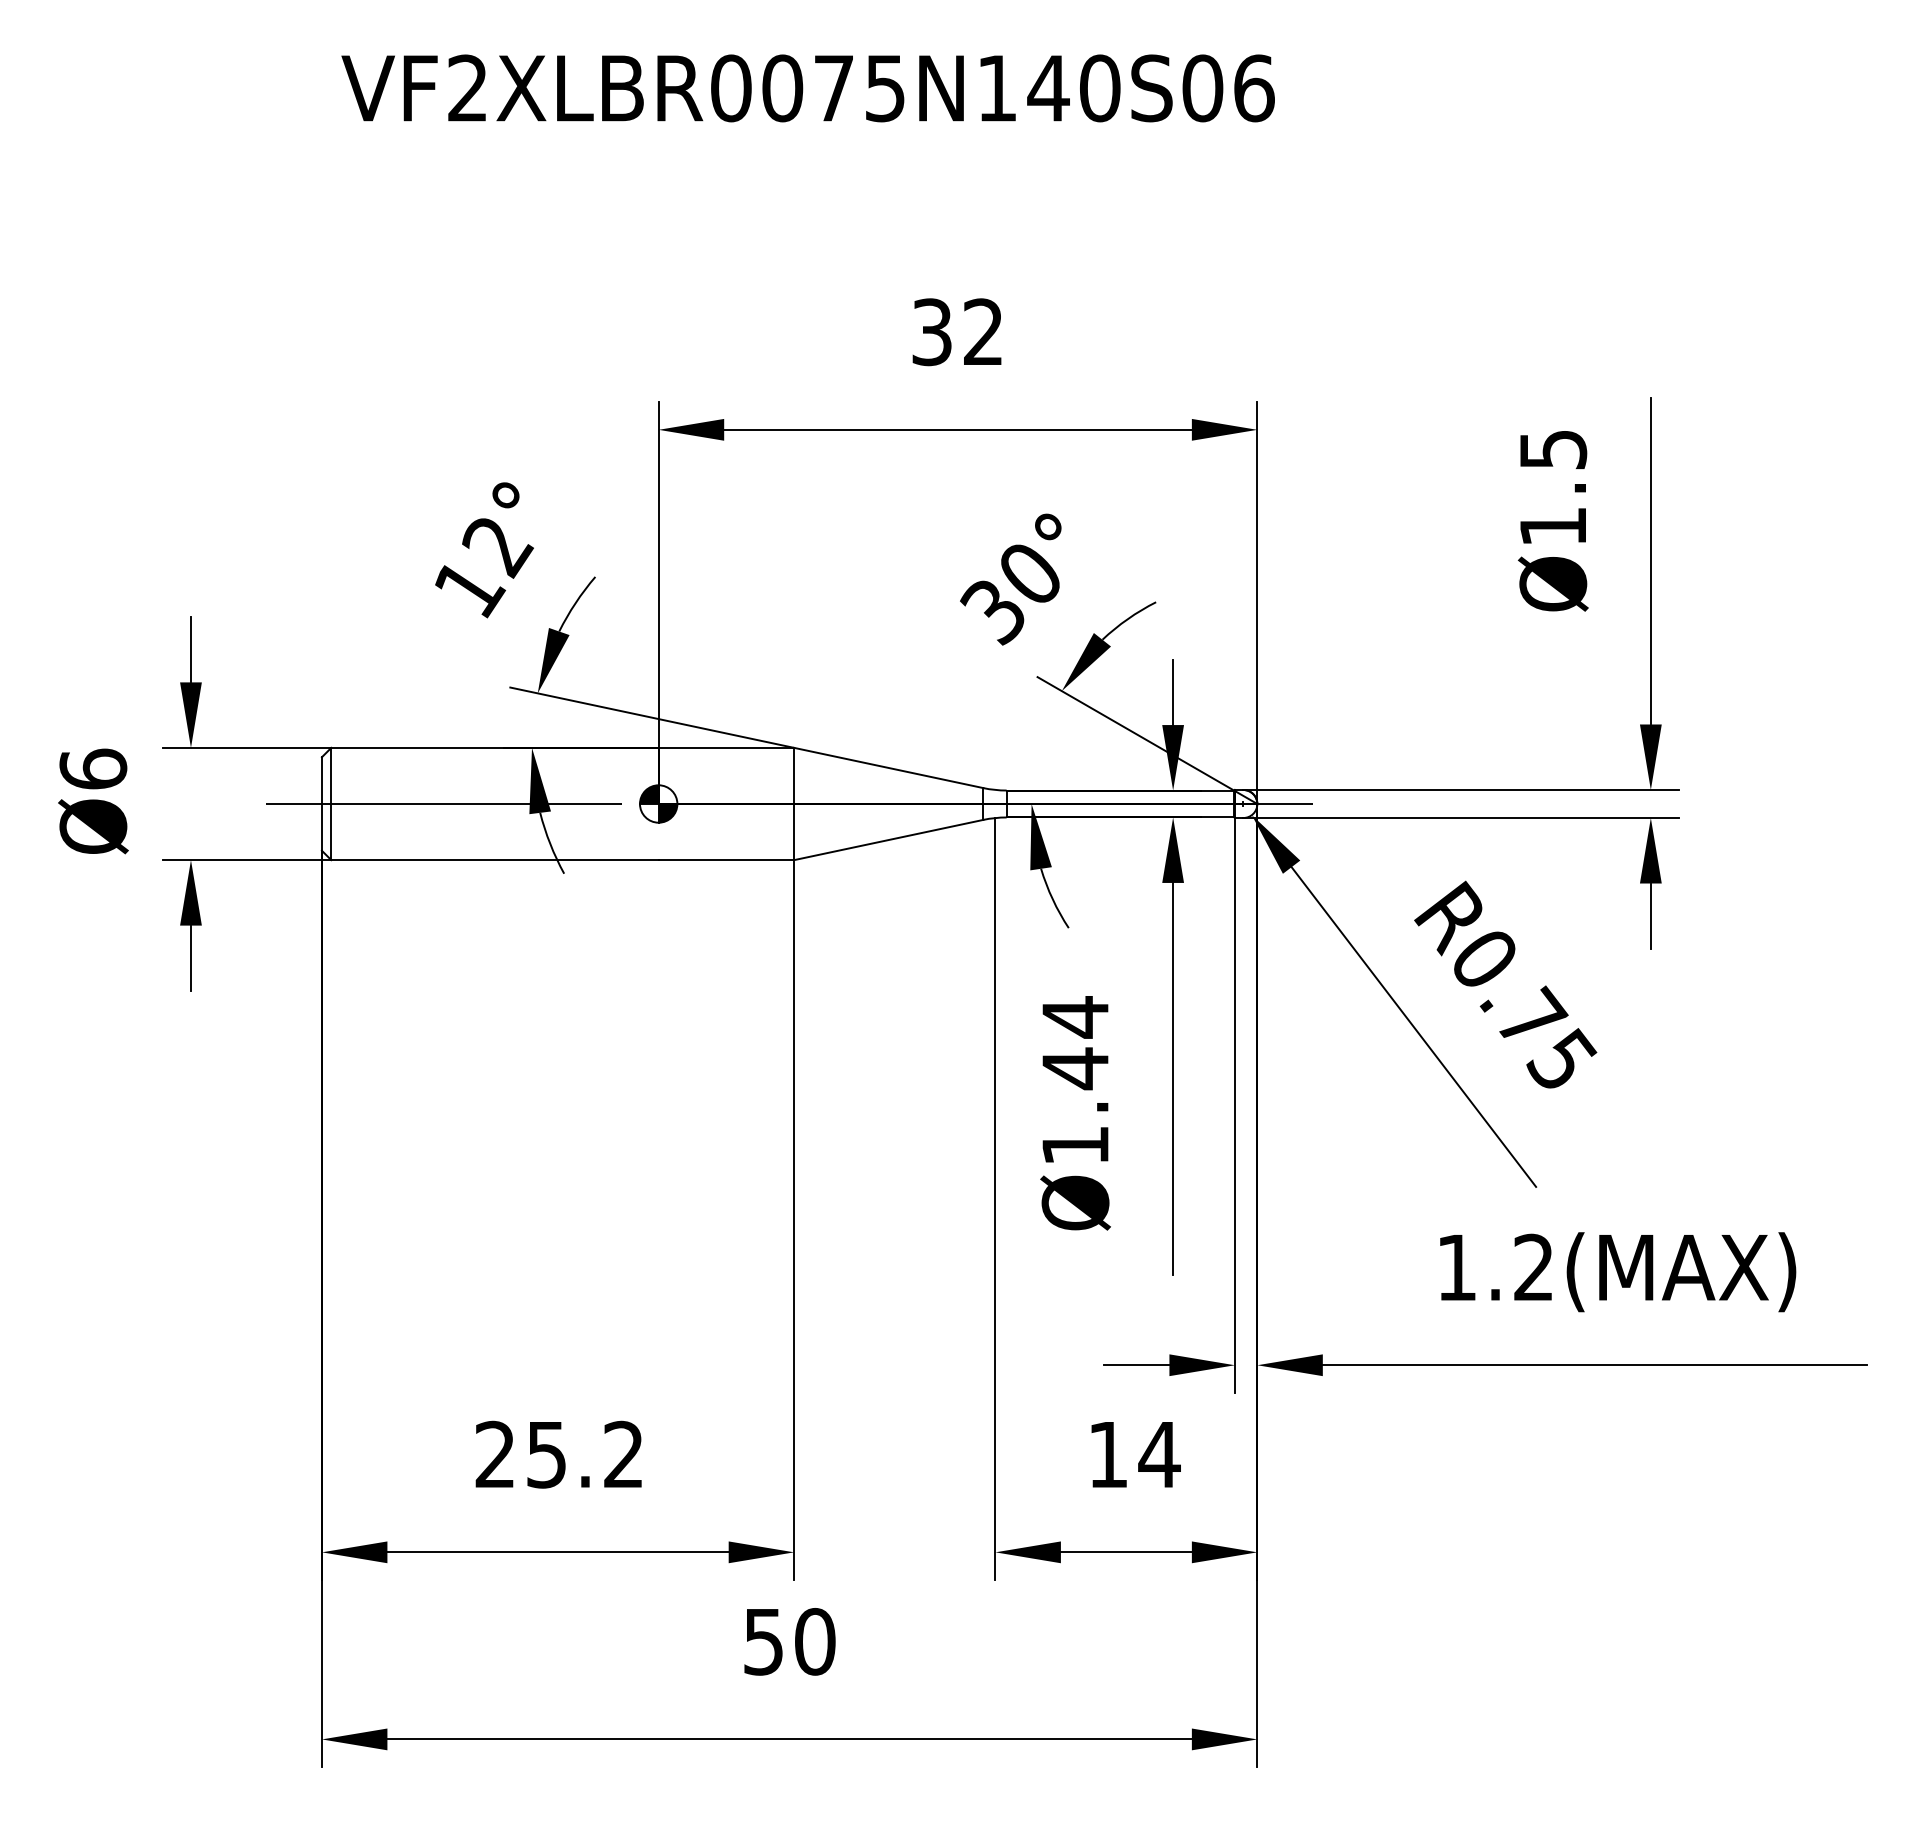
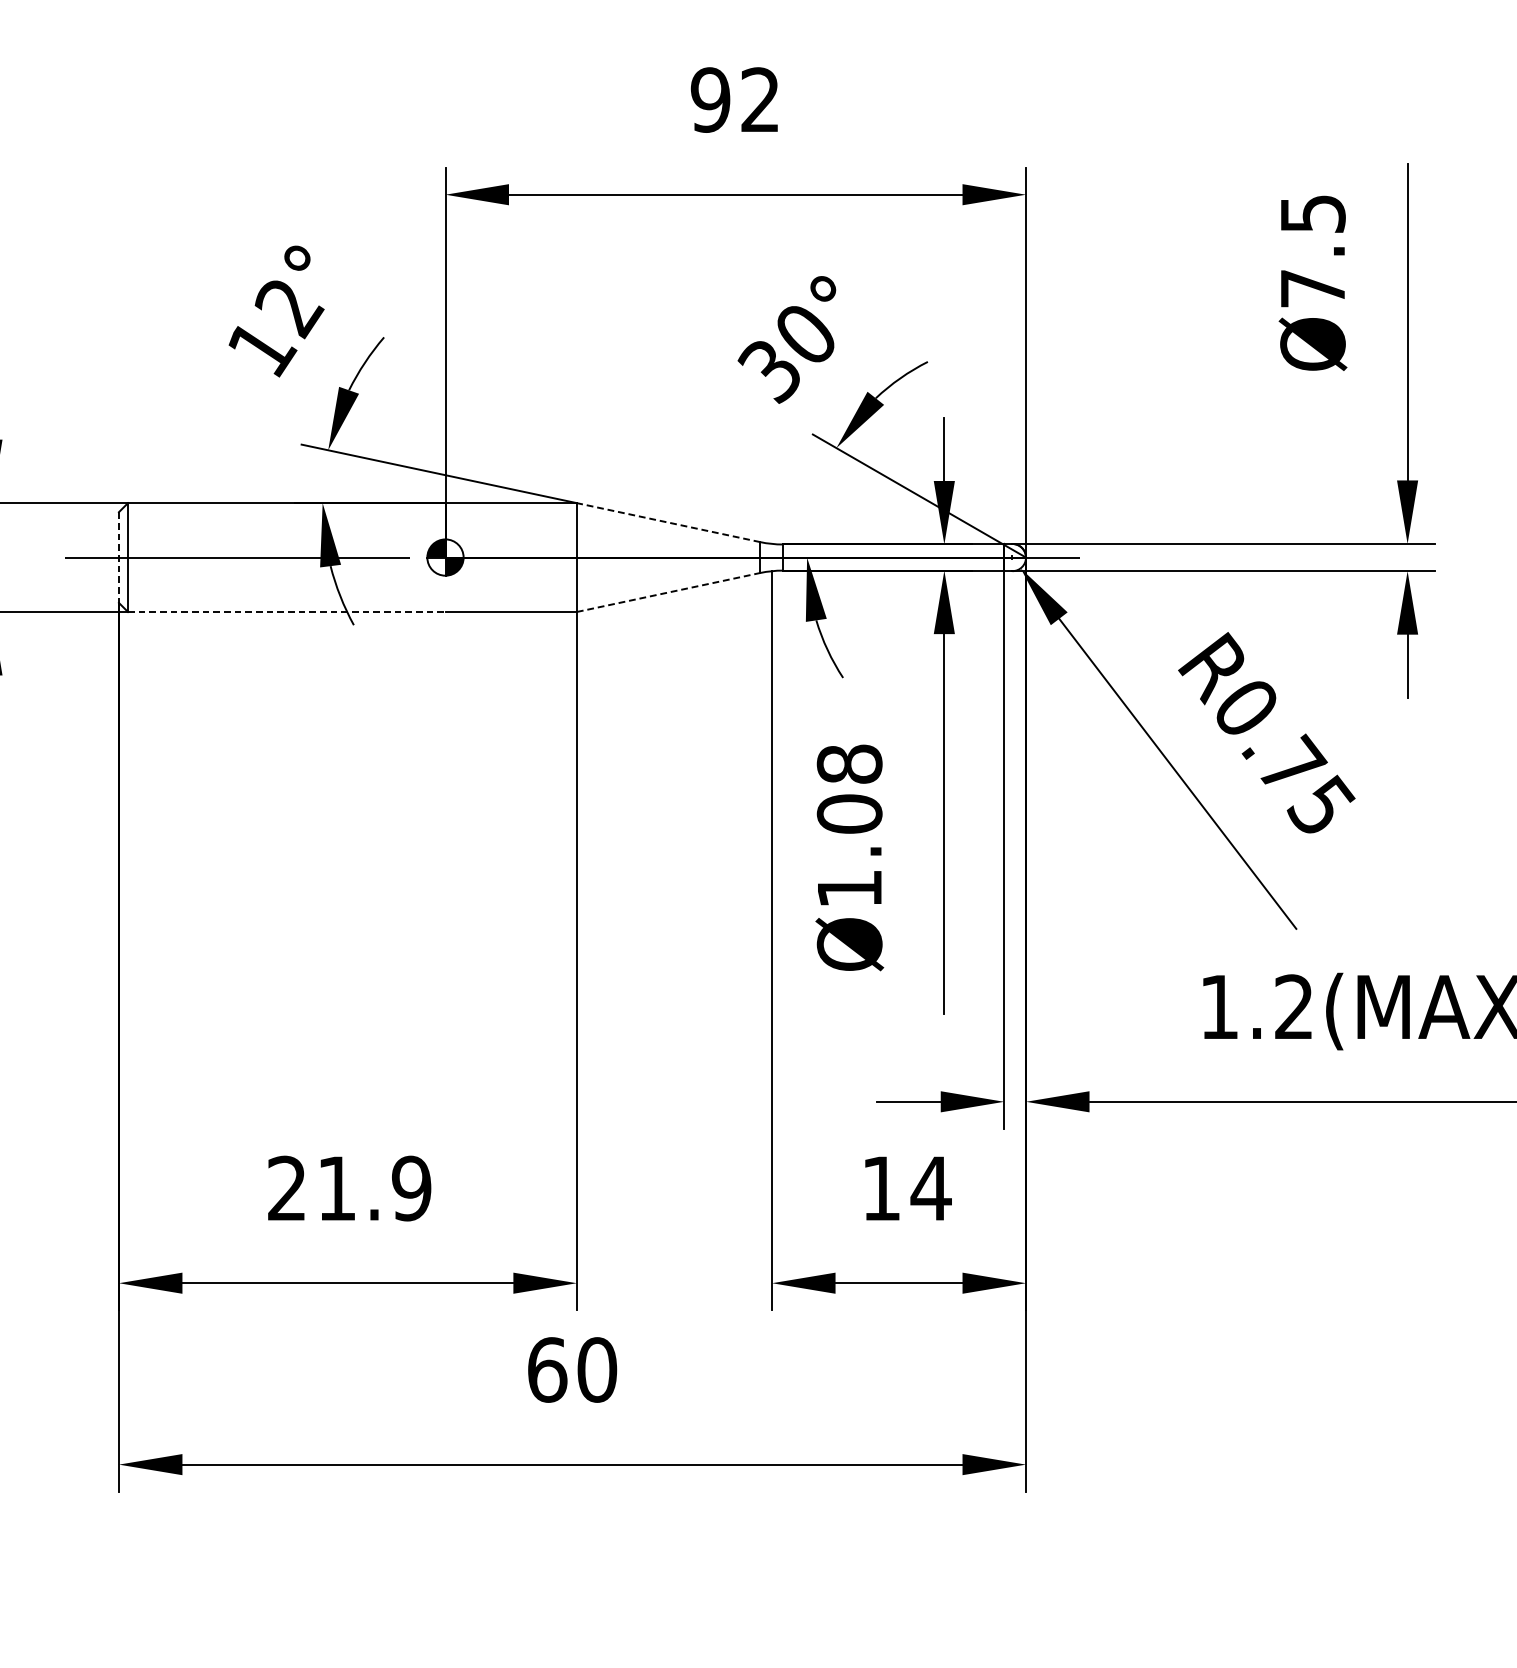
text: (931, 332) -> (710, 100), 32 -> 92
text: (1552, 526) -> (1312, 288), Ø1.5 -> Ø7.5
line: (888, 767) -> (668, 522), solid -> dashed
line: (321, 804) -> (118, 558), solid -> dashed
line: (888, 840) -> (668, 592), solid -> dashed
line: (494, 860) -> (286, 612), solid -> dashed
text: (1075, 1043) -> (849, 789), Ø1.44 -> Ø1.08
text: (585, 1454) -> (374, 1188), 25.2 -> 21.9
text: (764, 1641) -> (548, 1369), 50 -> 60

